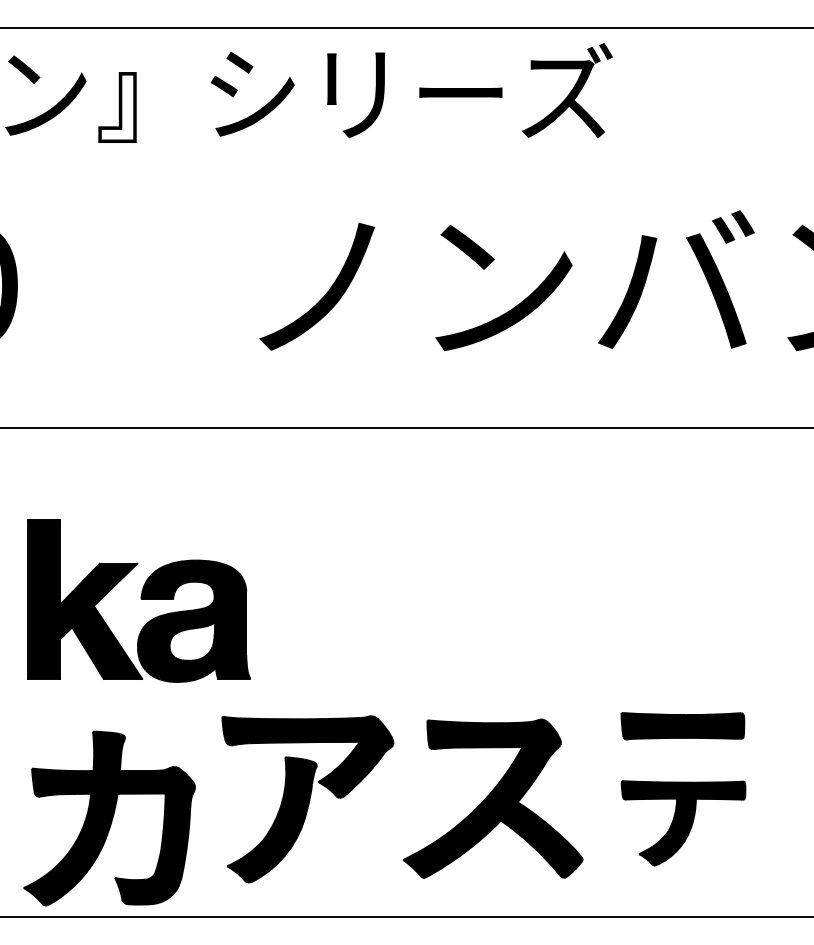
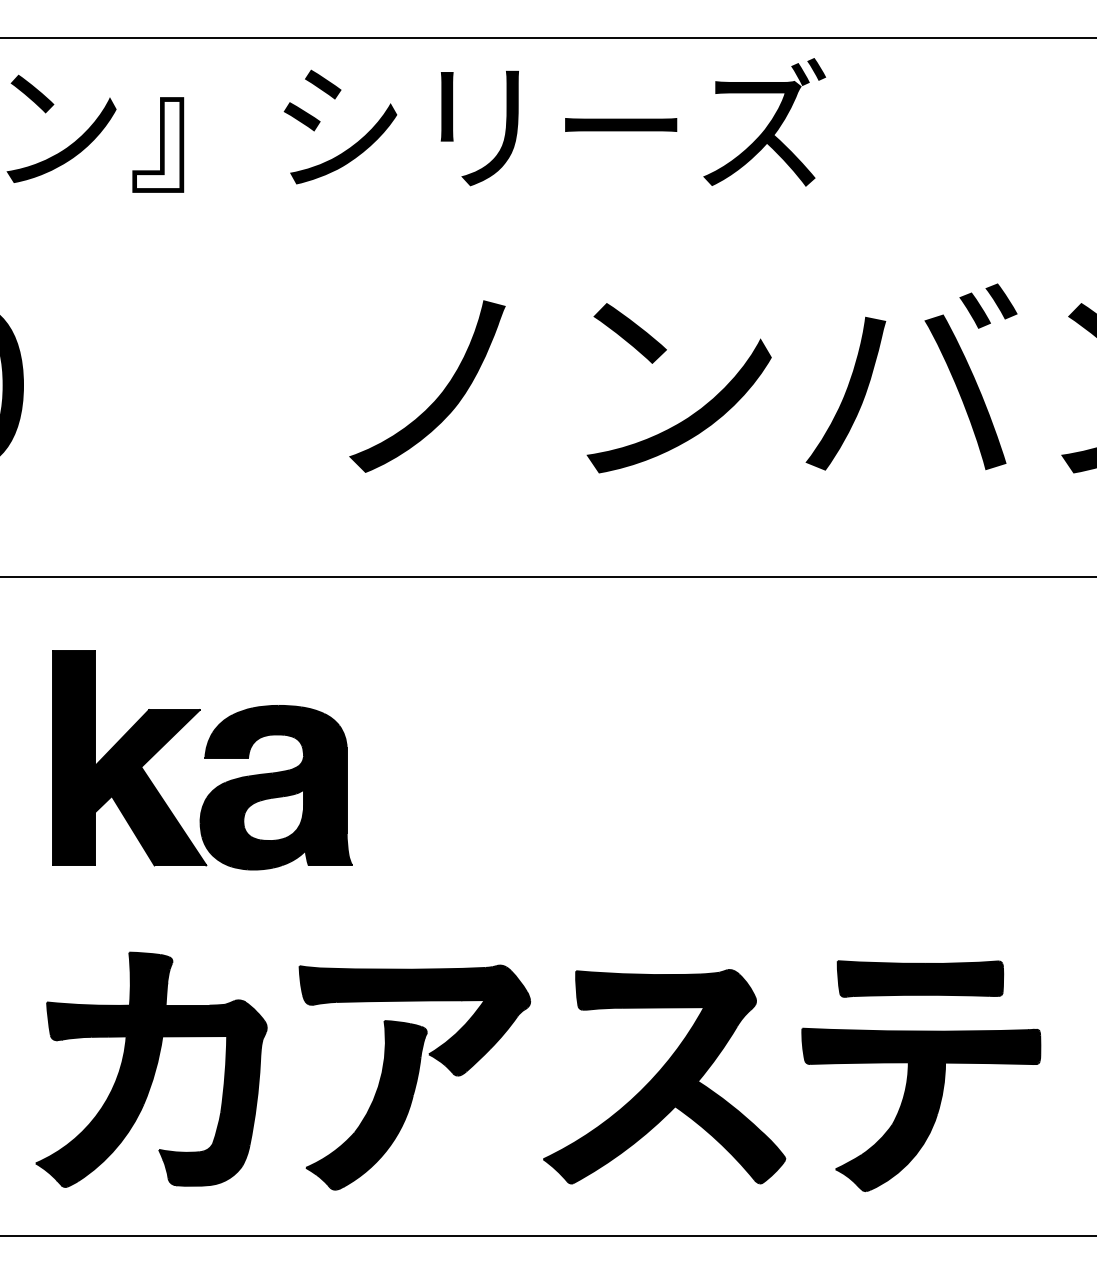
part: (138, 600) -> (201, 759), moved
part: (109, 818) -> (151, 1069), moved
part: (683, 823) -> (921, 1110), size x1.43

